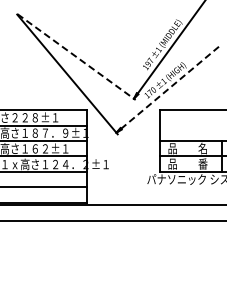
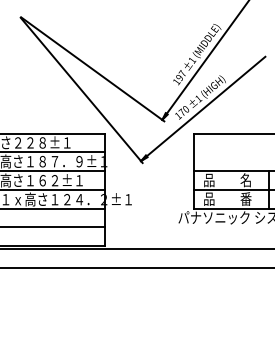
line: (76, 57) -> (92, 69), dashed -> solid
line: (170, 87) -> (206, 106), dashed -> solid

